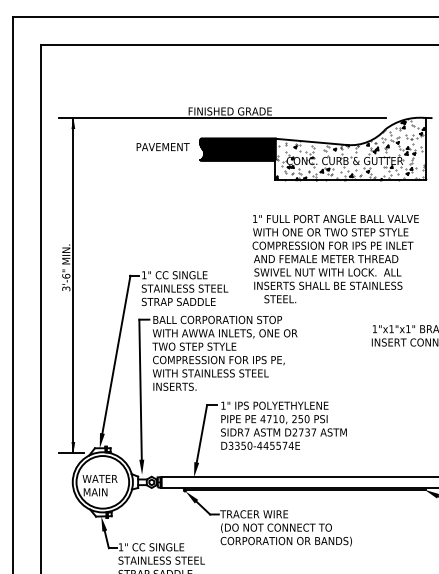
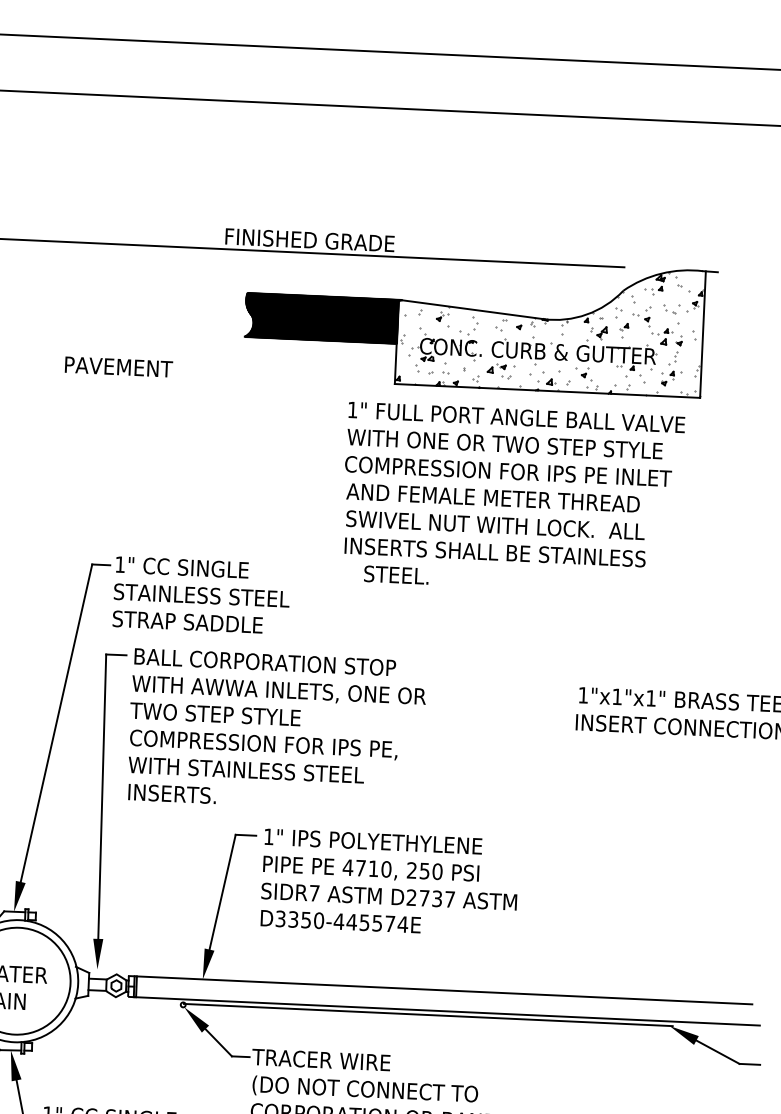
text: (162, 146) -> (117, 365), moved
text: (335, 258) -> (512, 497), moved

